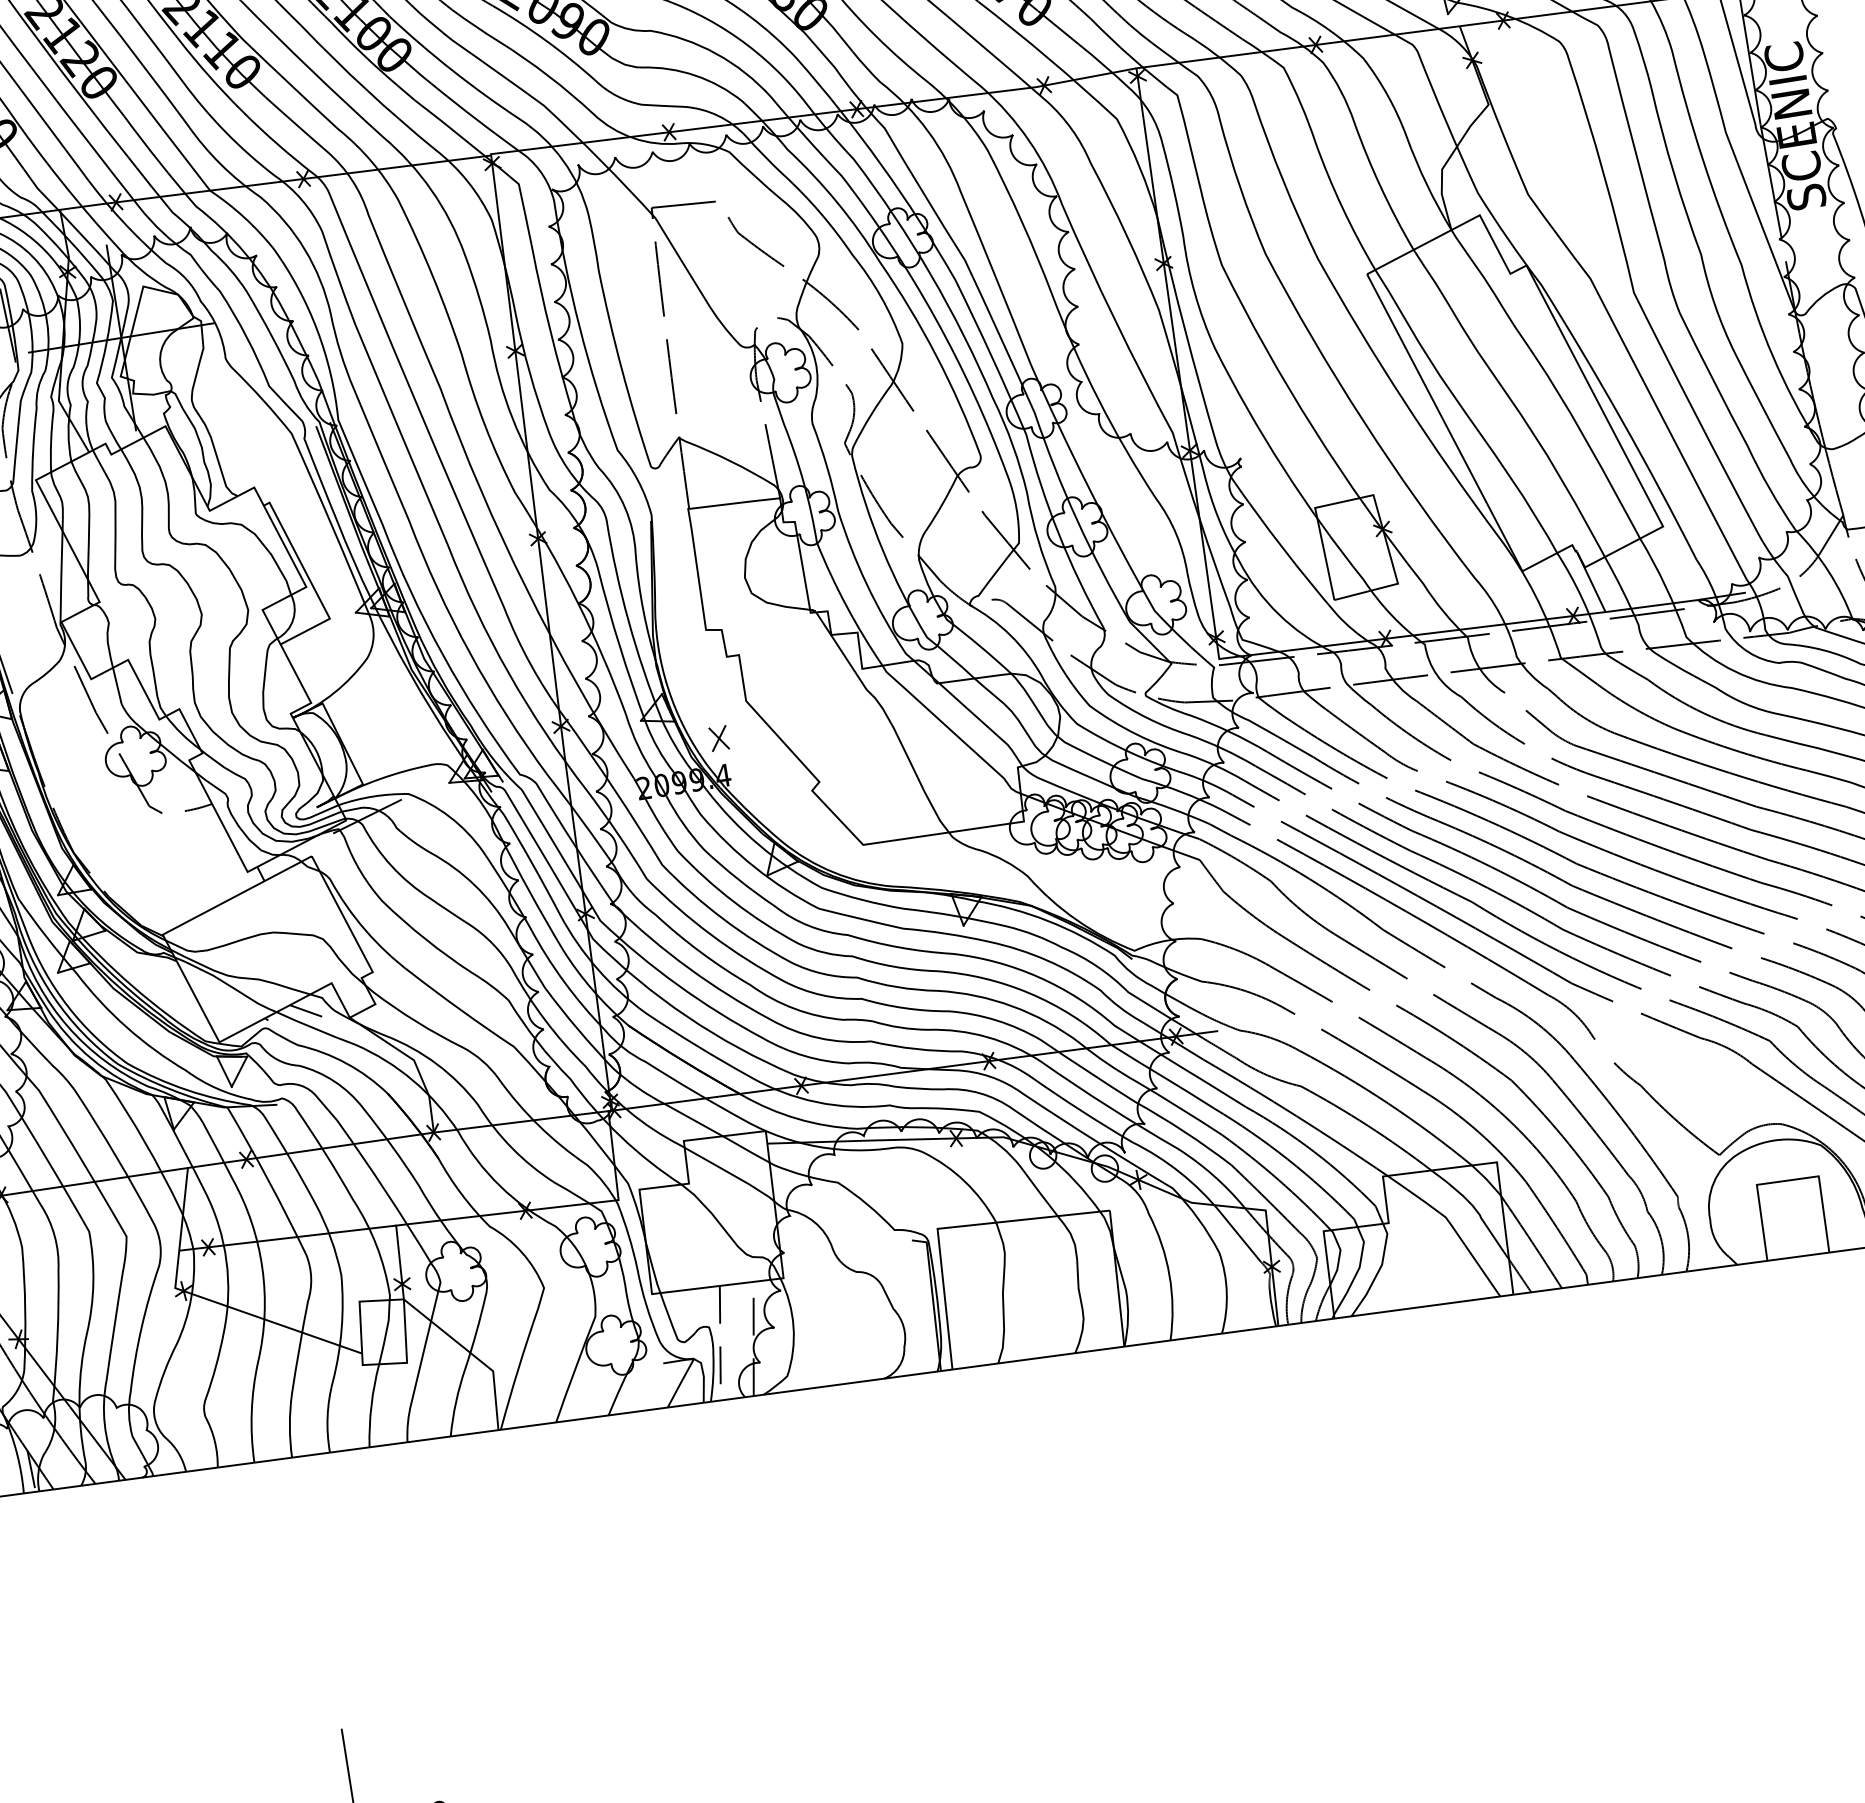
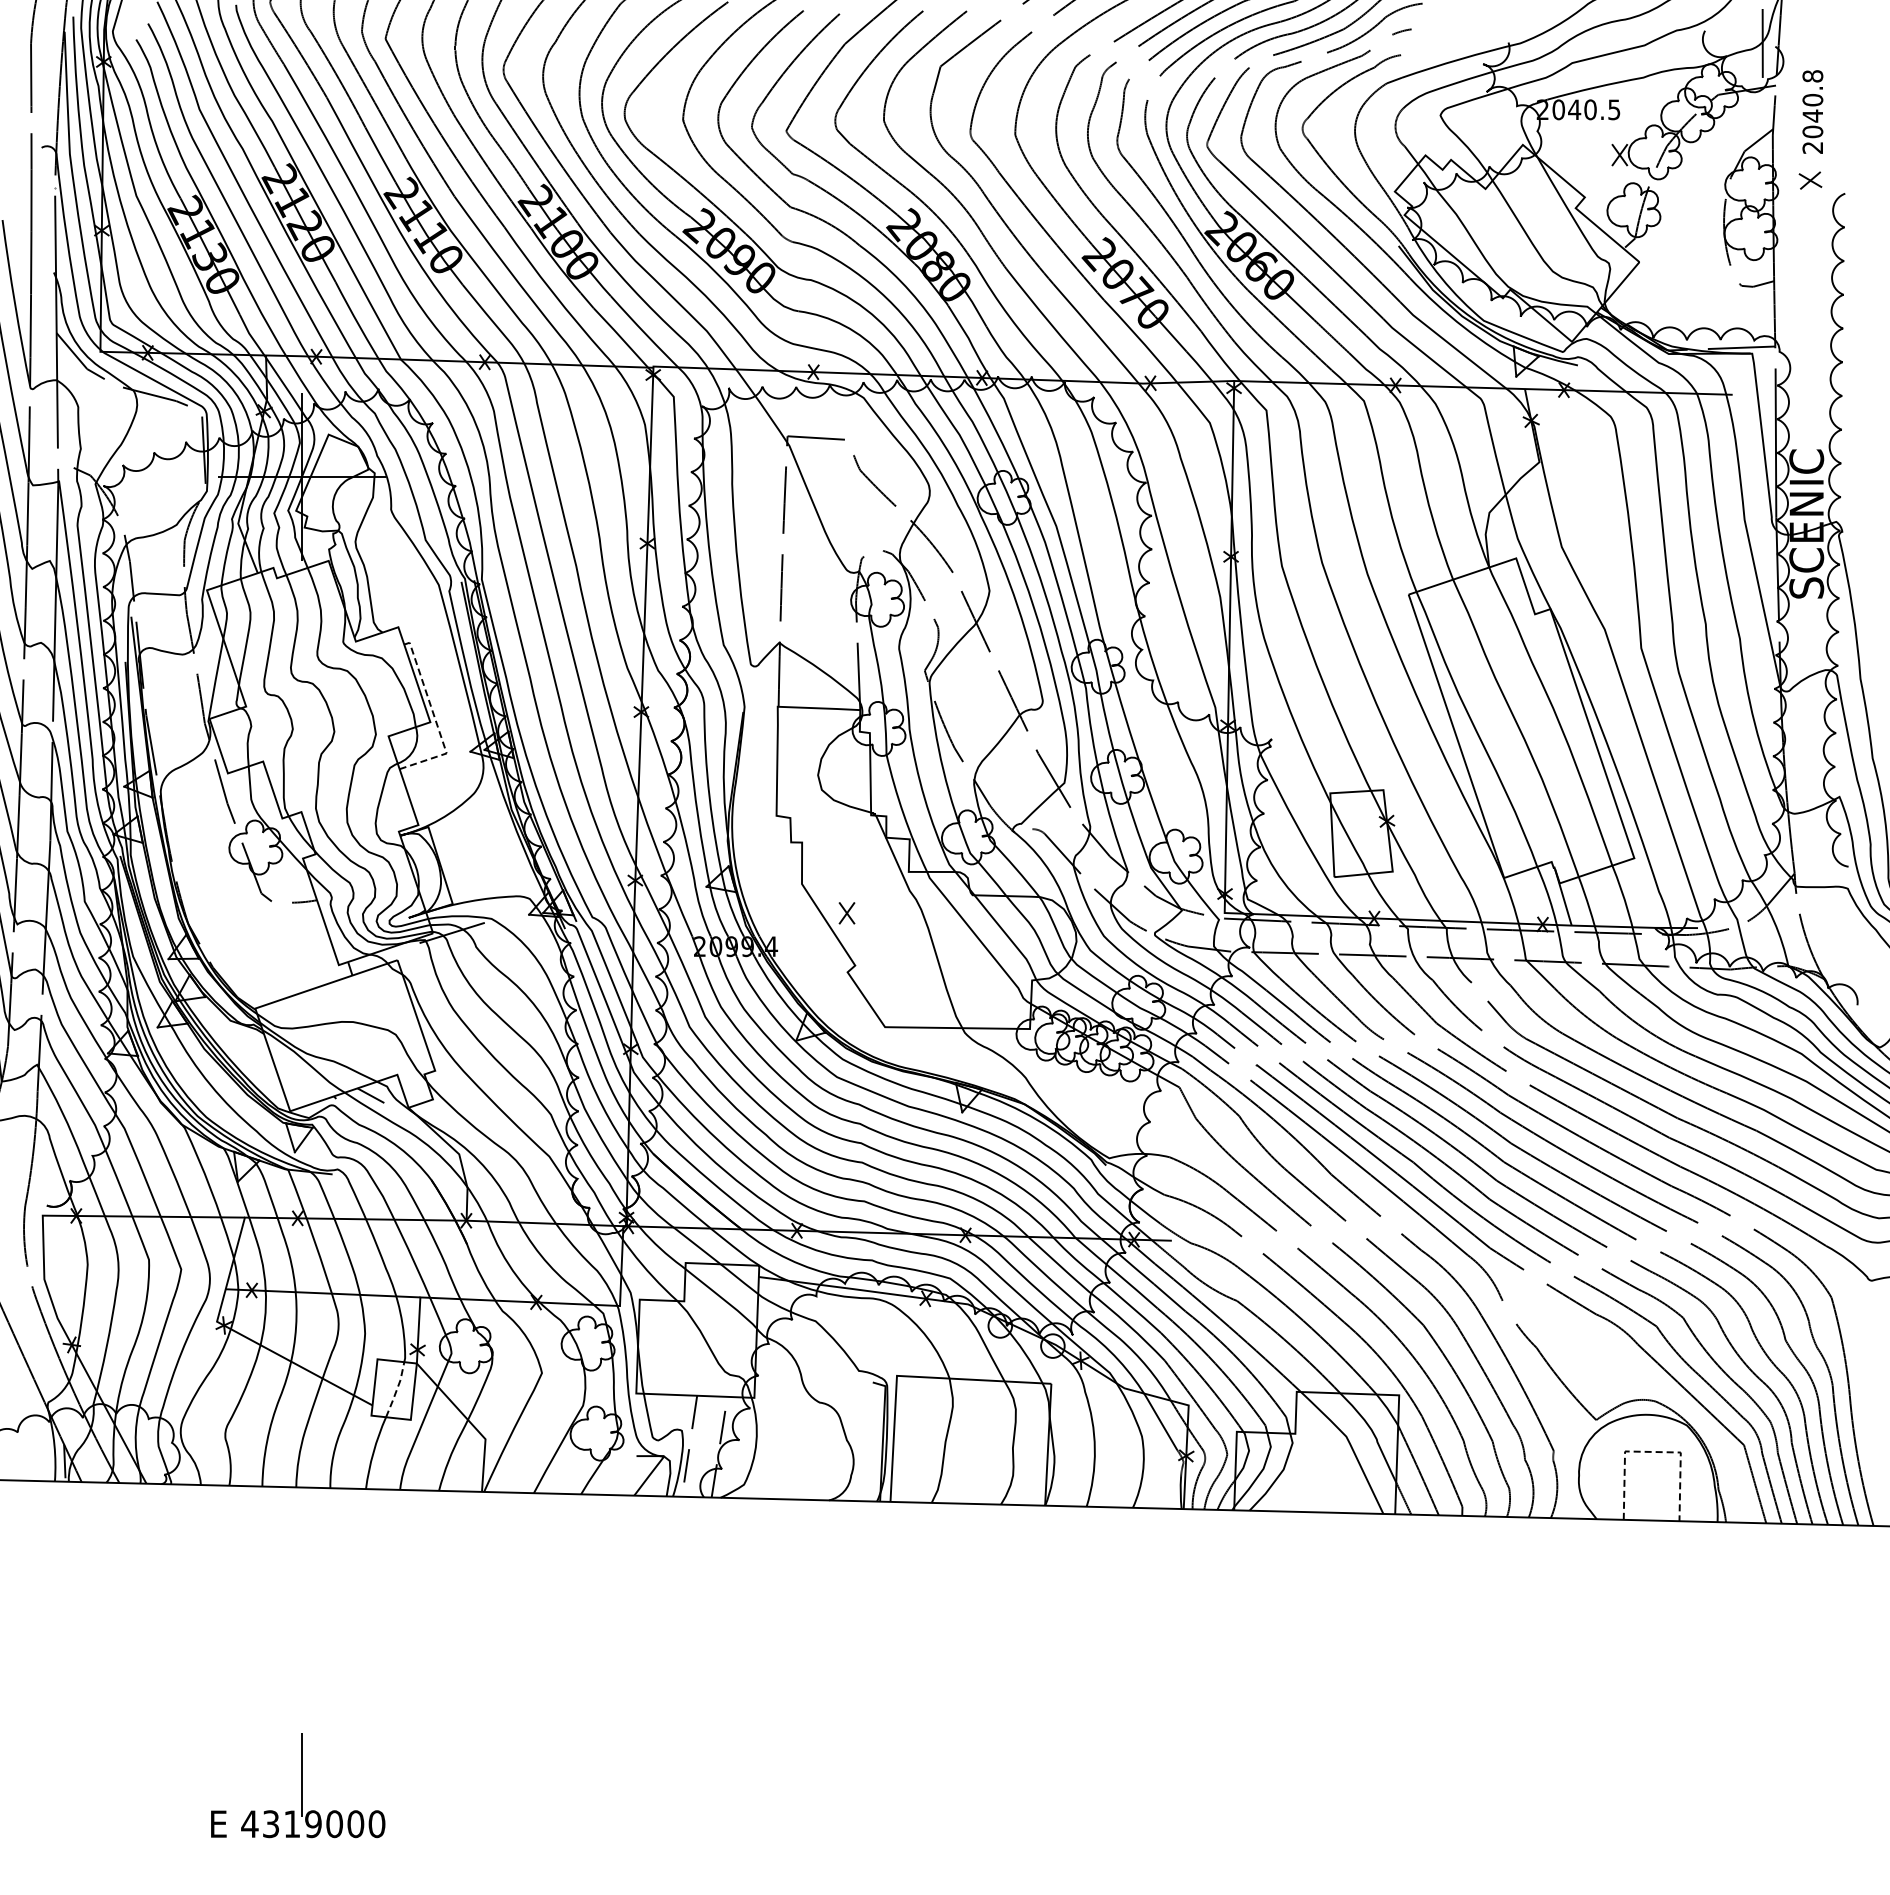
line: (311, 582) -> (435, 718), solid -> dashed
part: (718, 738) -> (846, 913), moved
line: (1787, 1180) -> (1652, 1451), solid -> dashed
line: (386, 1332) -> (396, 1390), solid -> dashed

